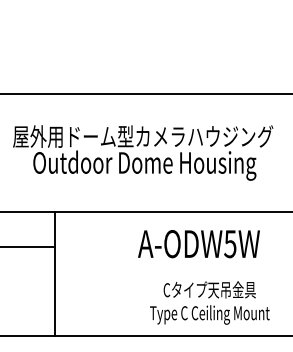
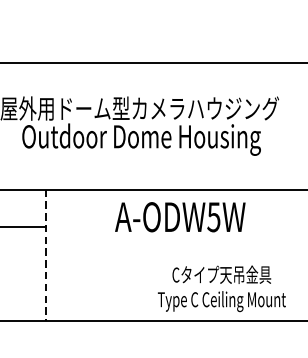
text: (198, 244) -> (179, 217), moved
line: (55, 273) -> (46, 255), solid -> dashed
text: (209, 302) -> (221, 288), moved

